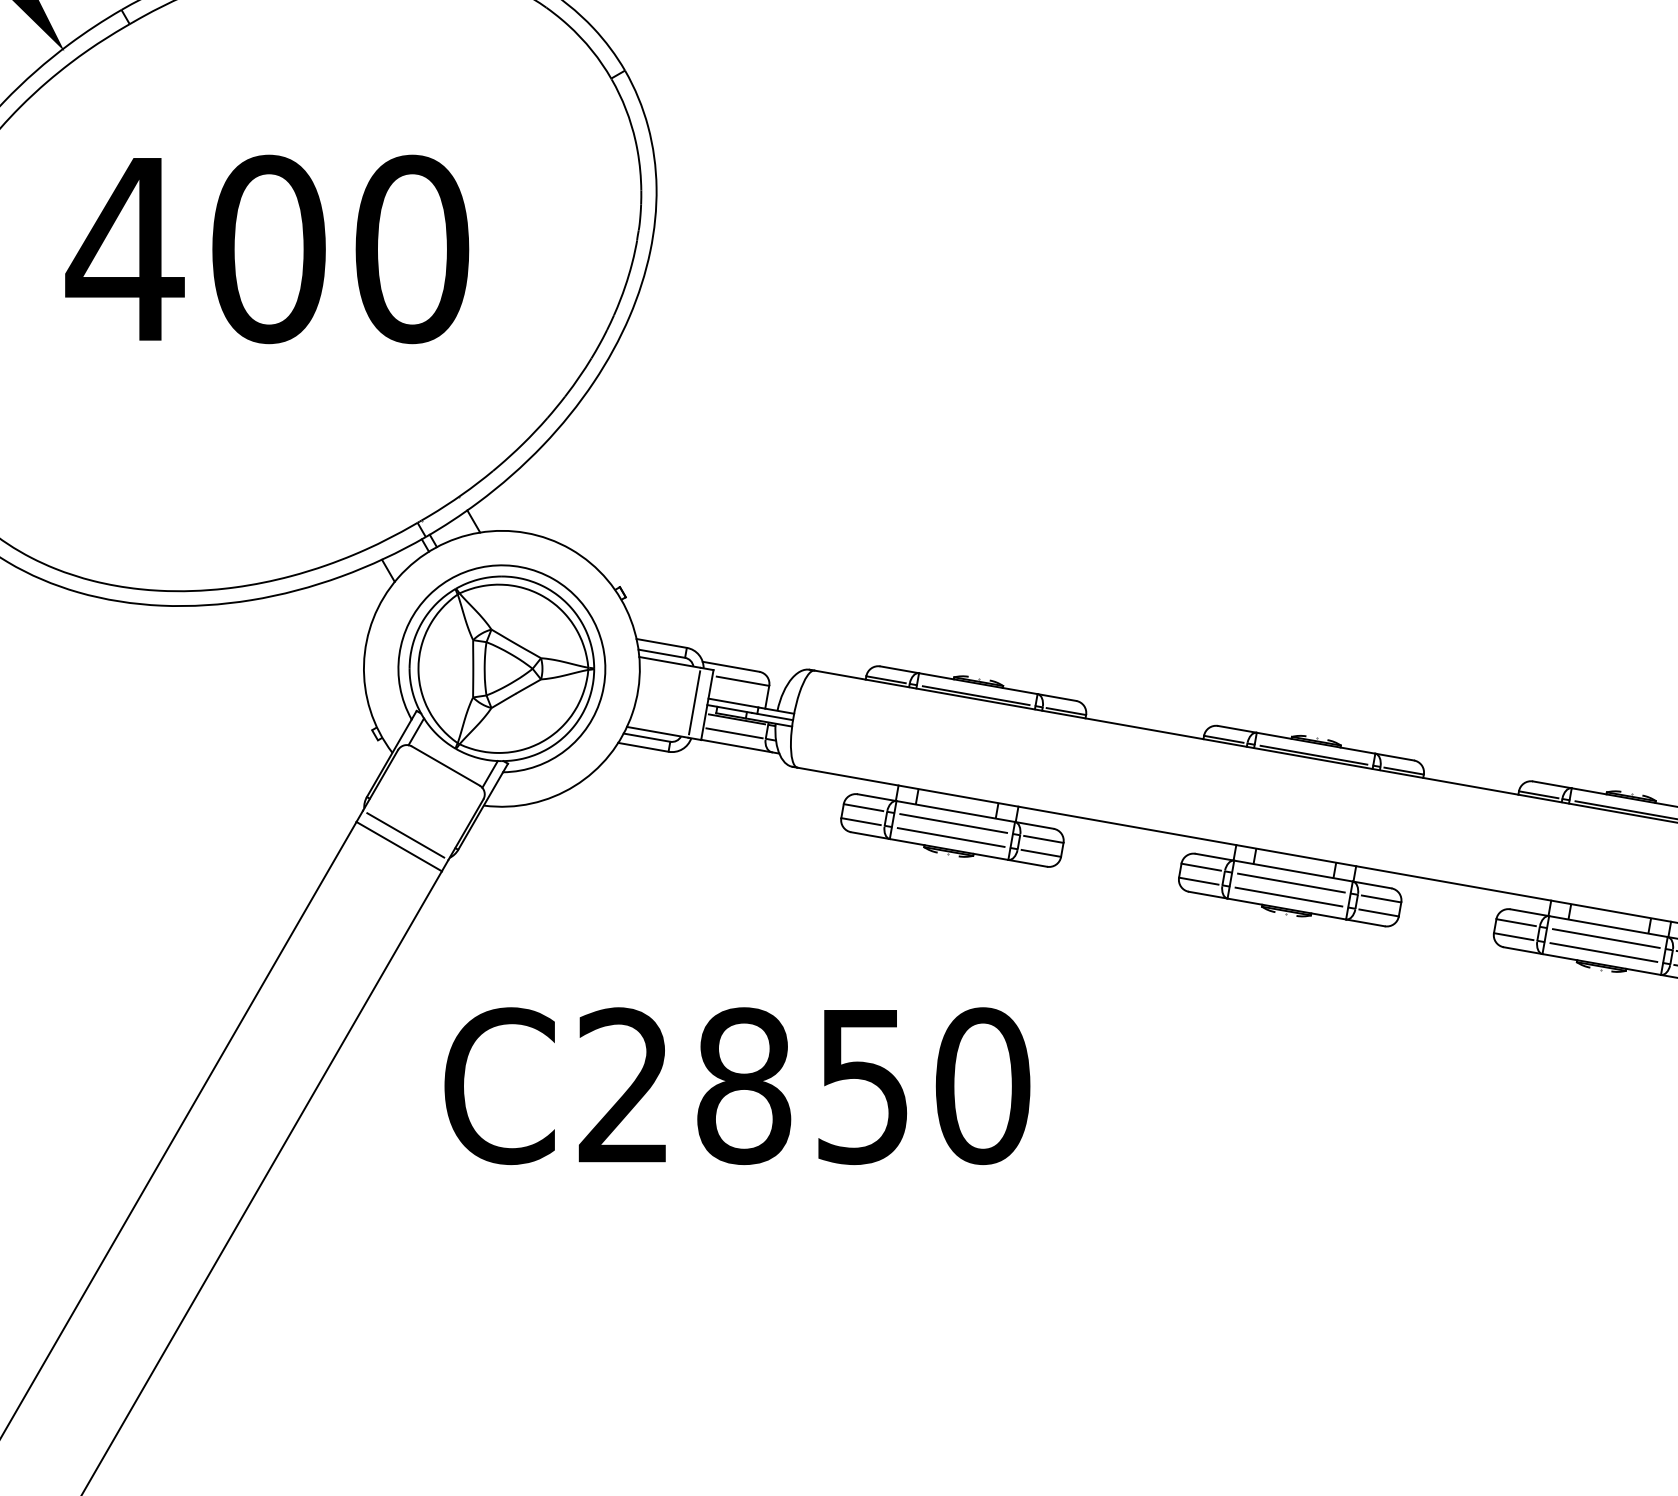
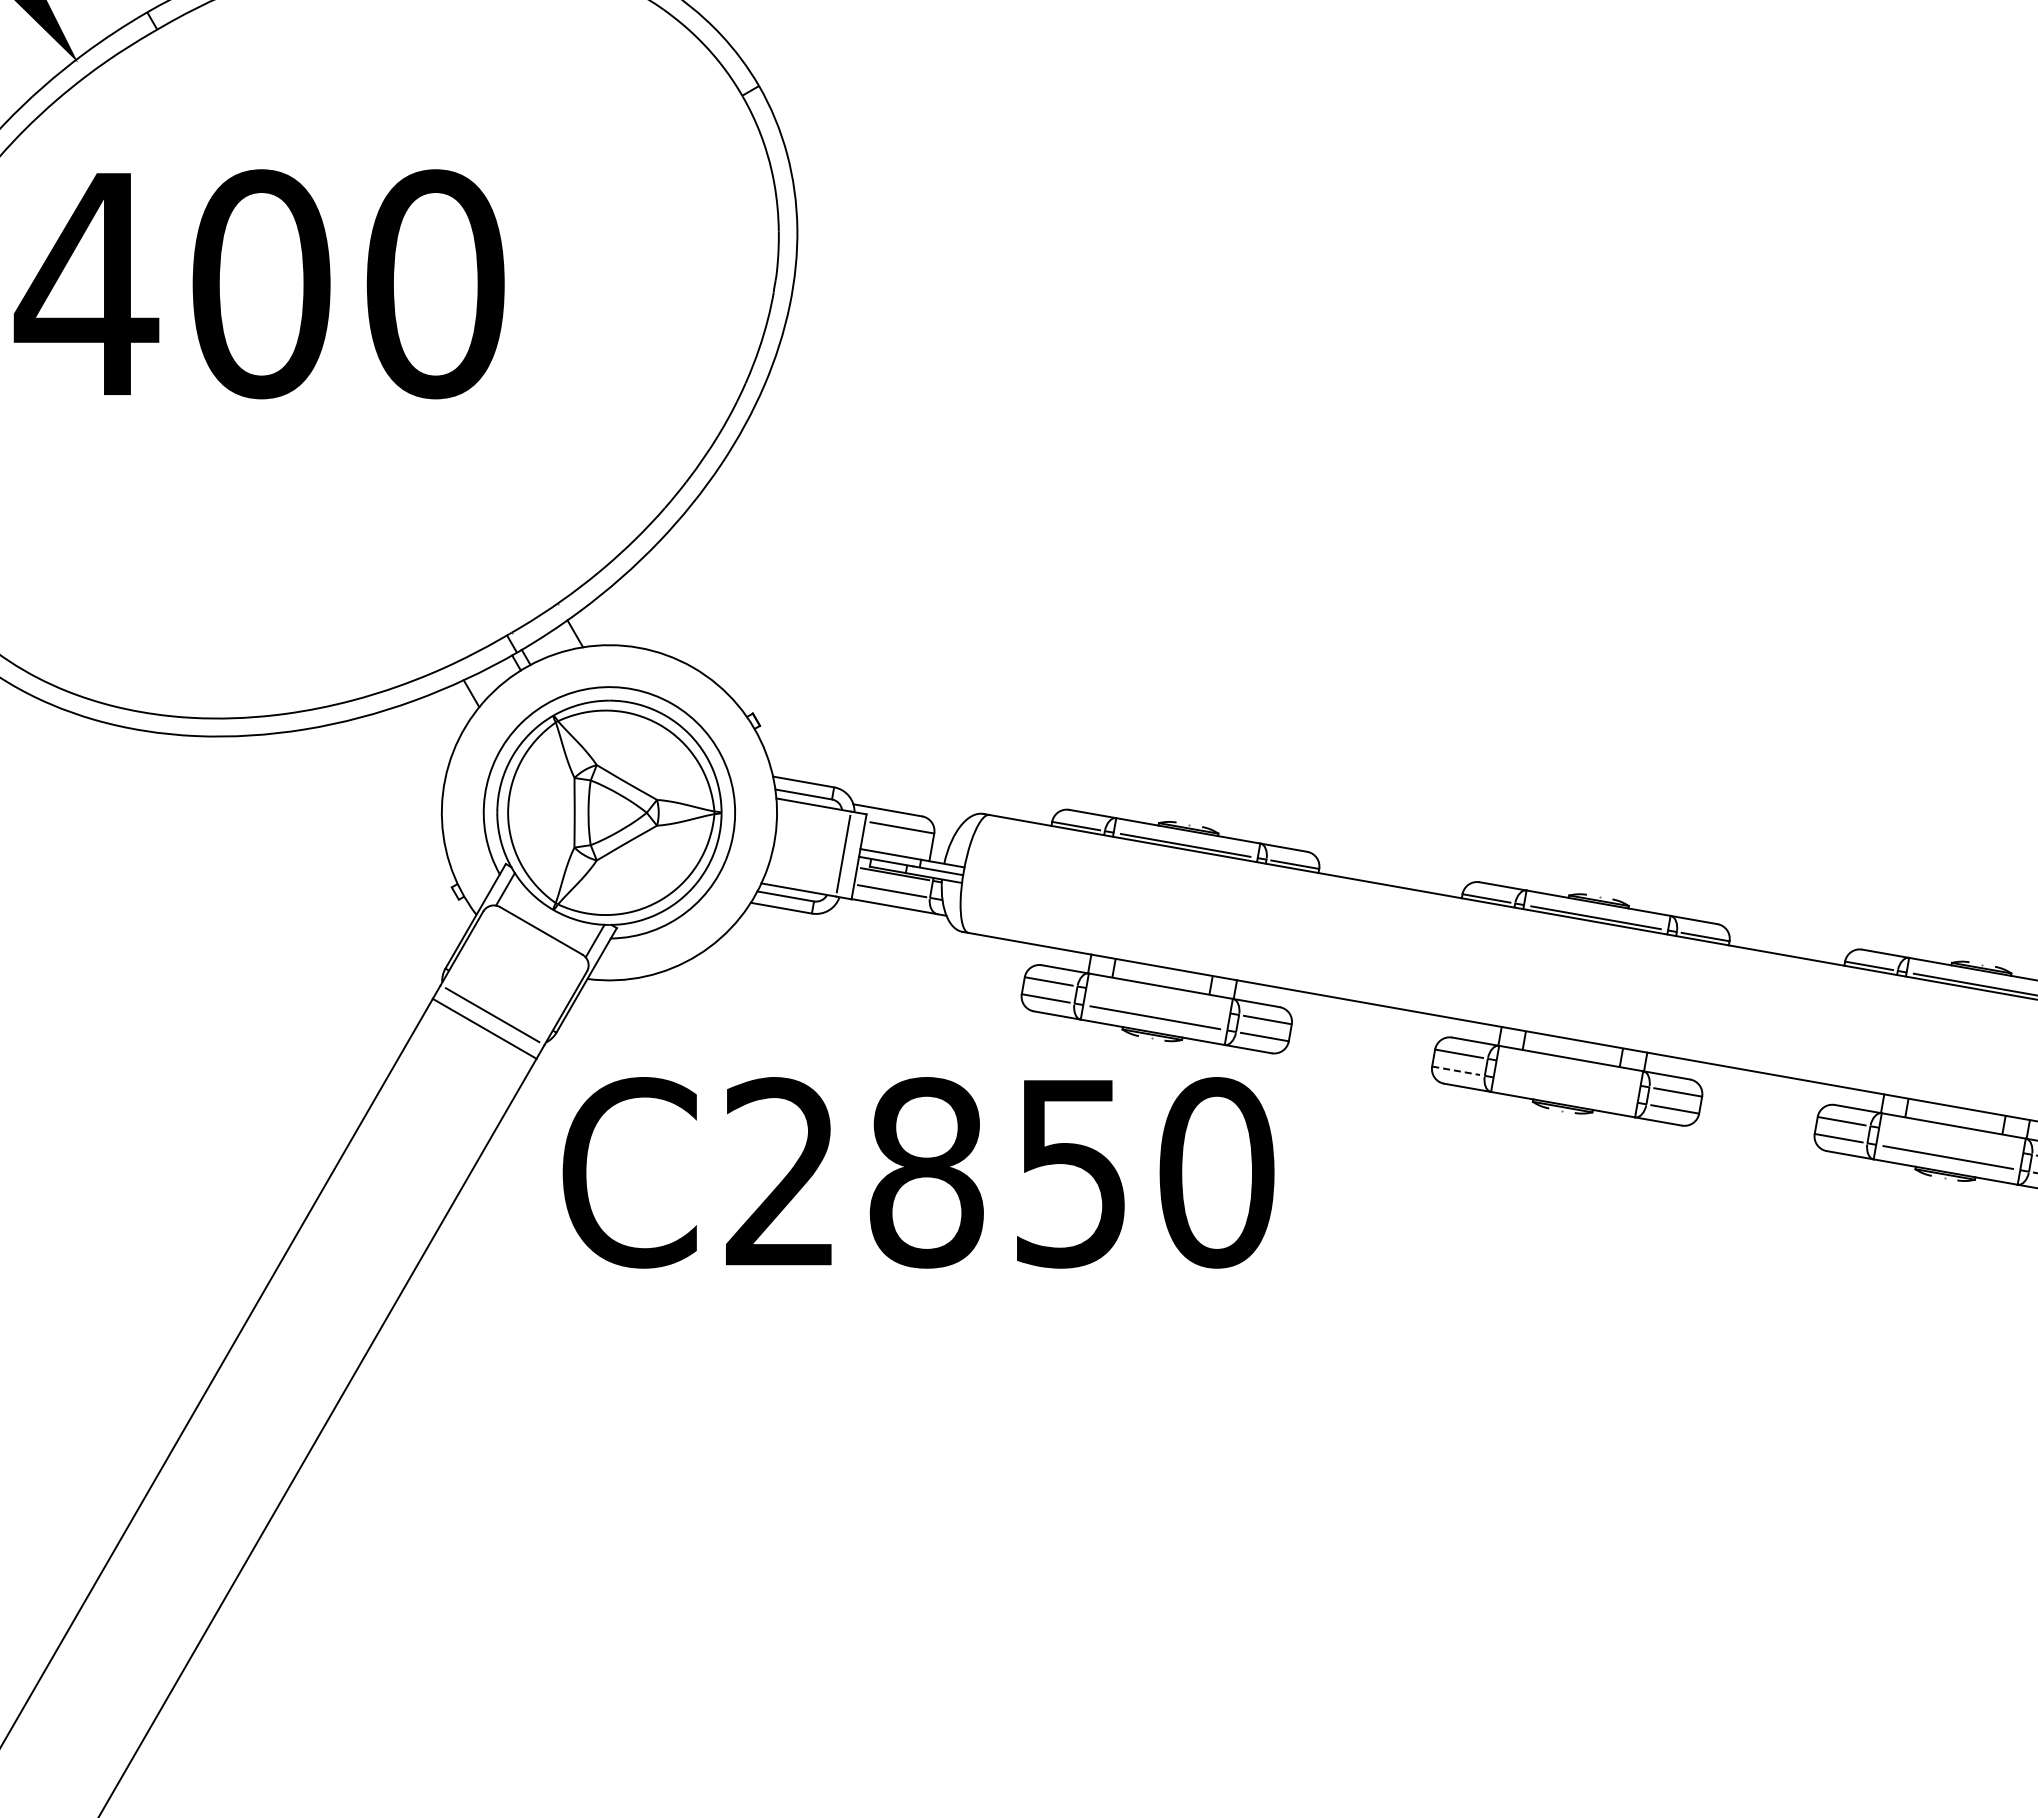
text: (266, 249) -> (258, 284), moved
line: (953, 823) -> (1158, 1000), removed
line: (1199, 880) -> (1456, 1070), solid -> dashed
line: (1291, 882) -> (1568, 1072), removed
line: (1288, 896) -> (1565, 1089), removed
line: (1606, 938) -> (1951, 1140), removed
text: (737, 1085) -> (918, 1172), moved

